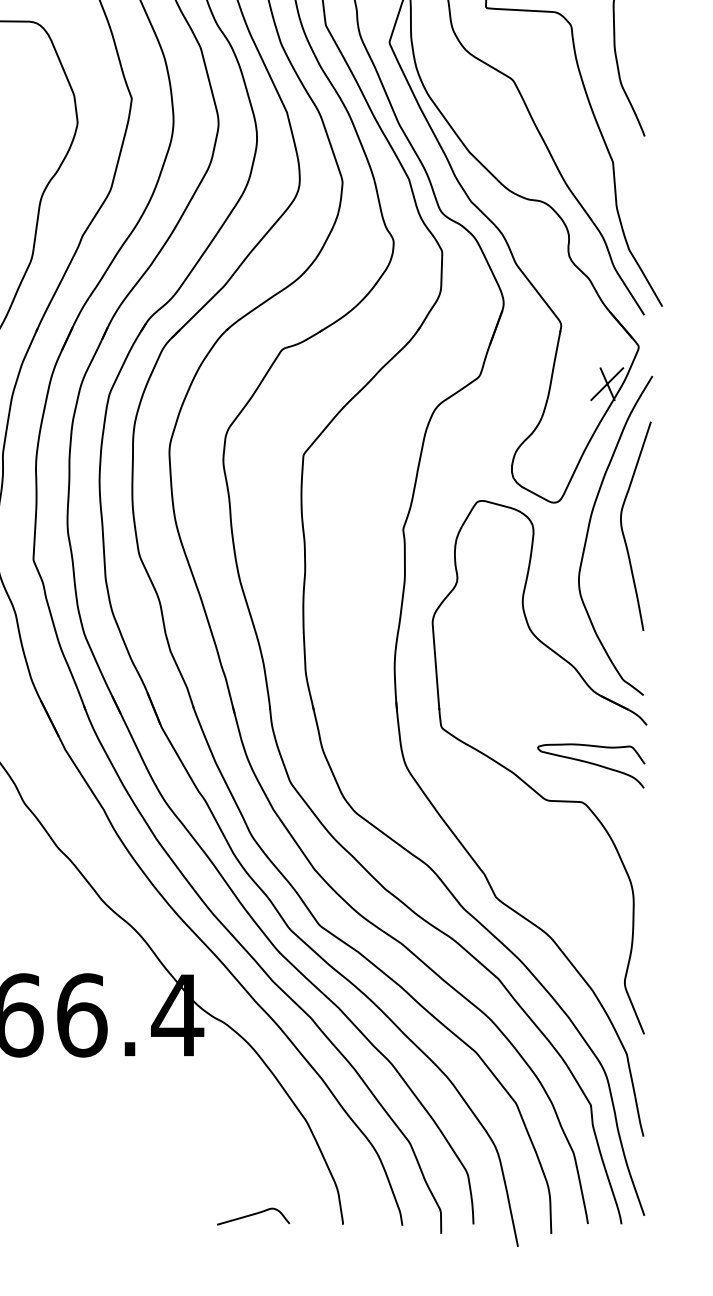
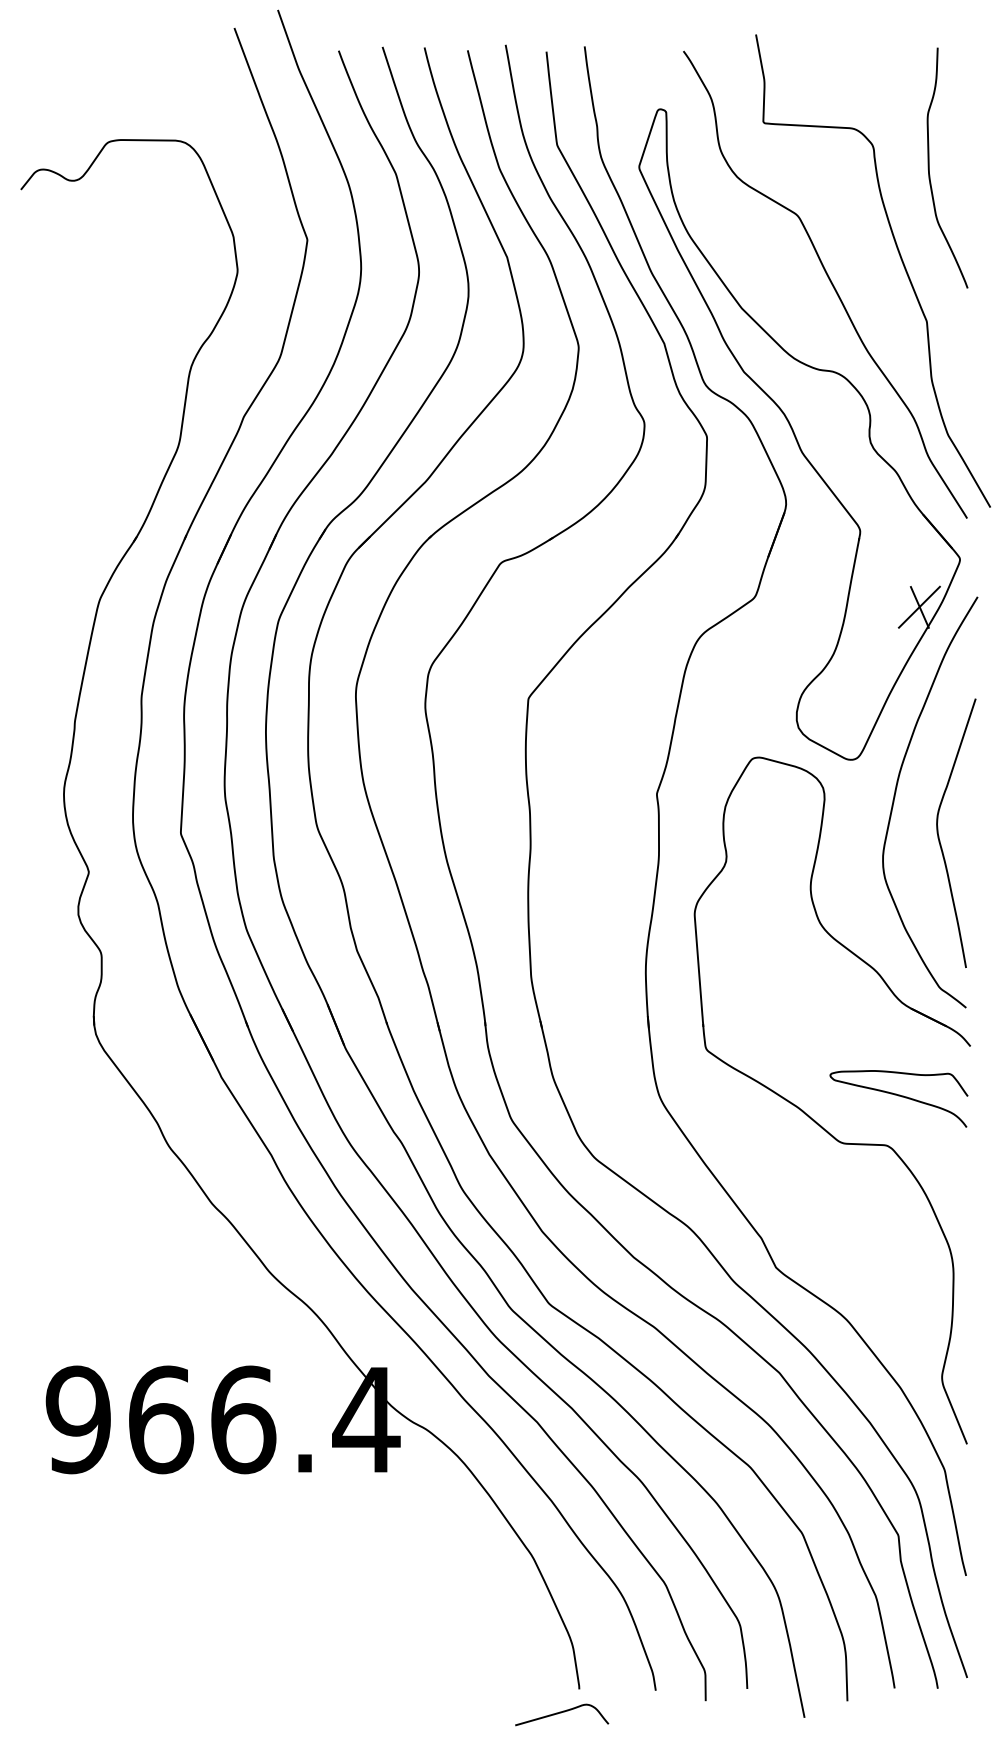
curve: (622, 528) -> (939, 835), moved
curve: (253, 1215) -> (561, 1713), moved

